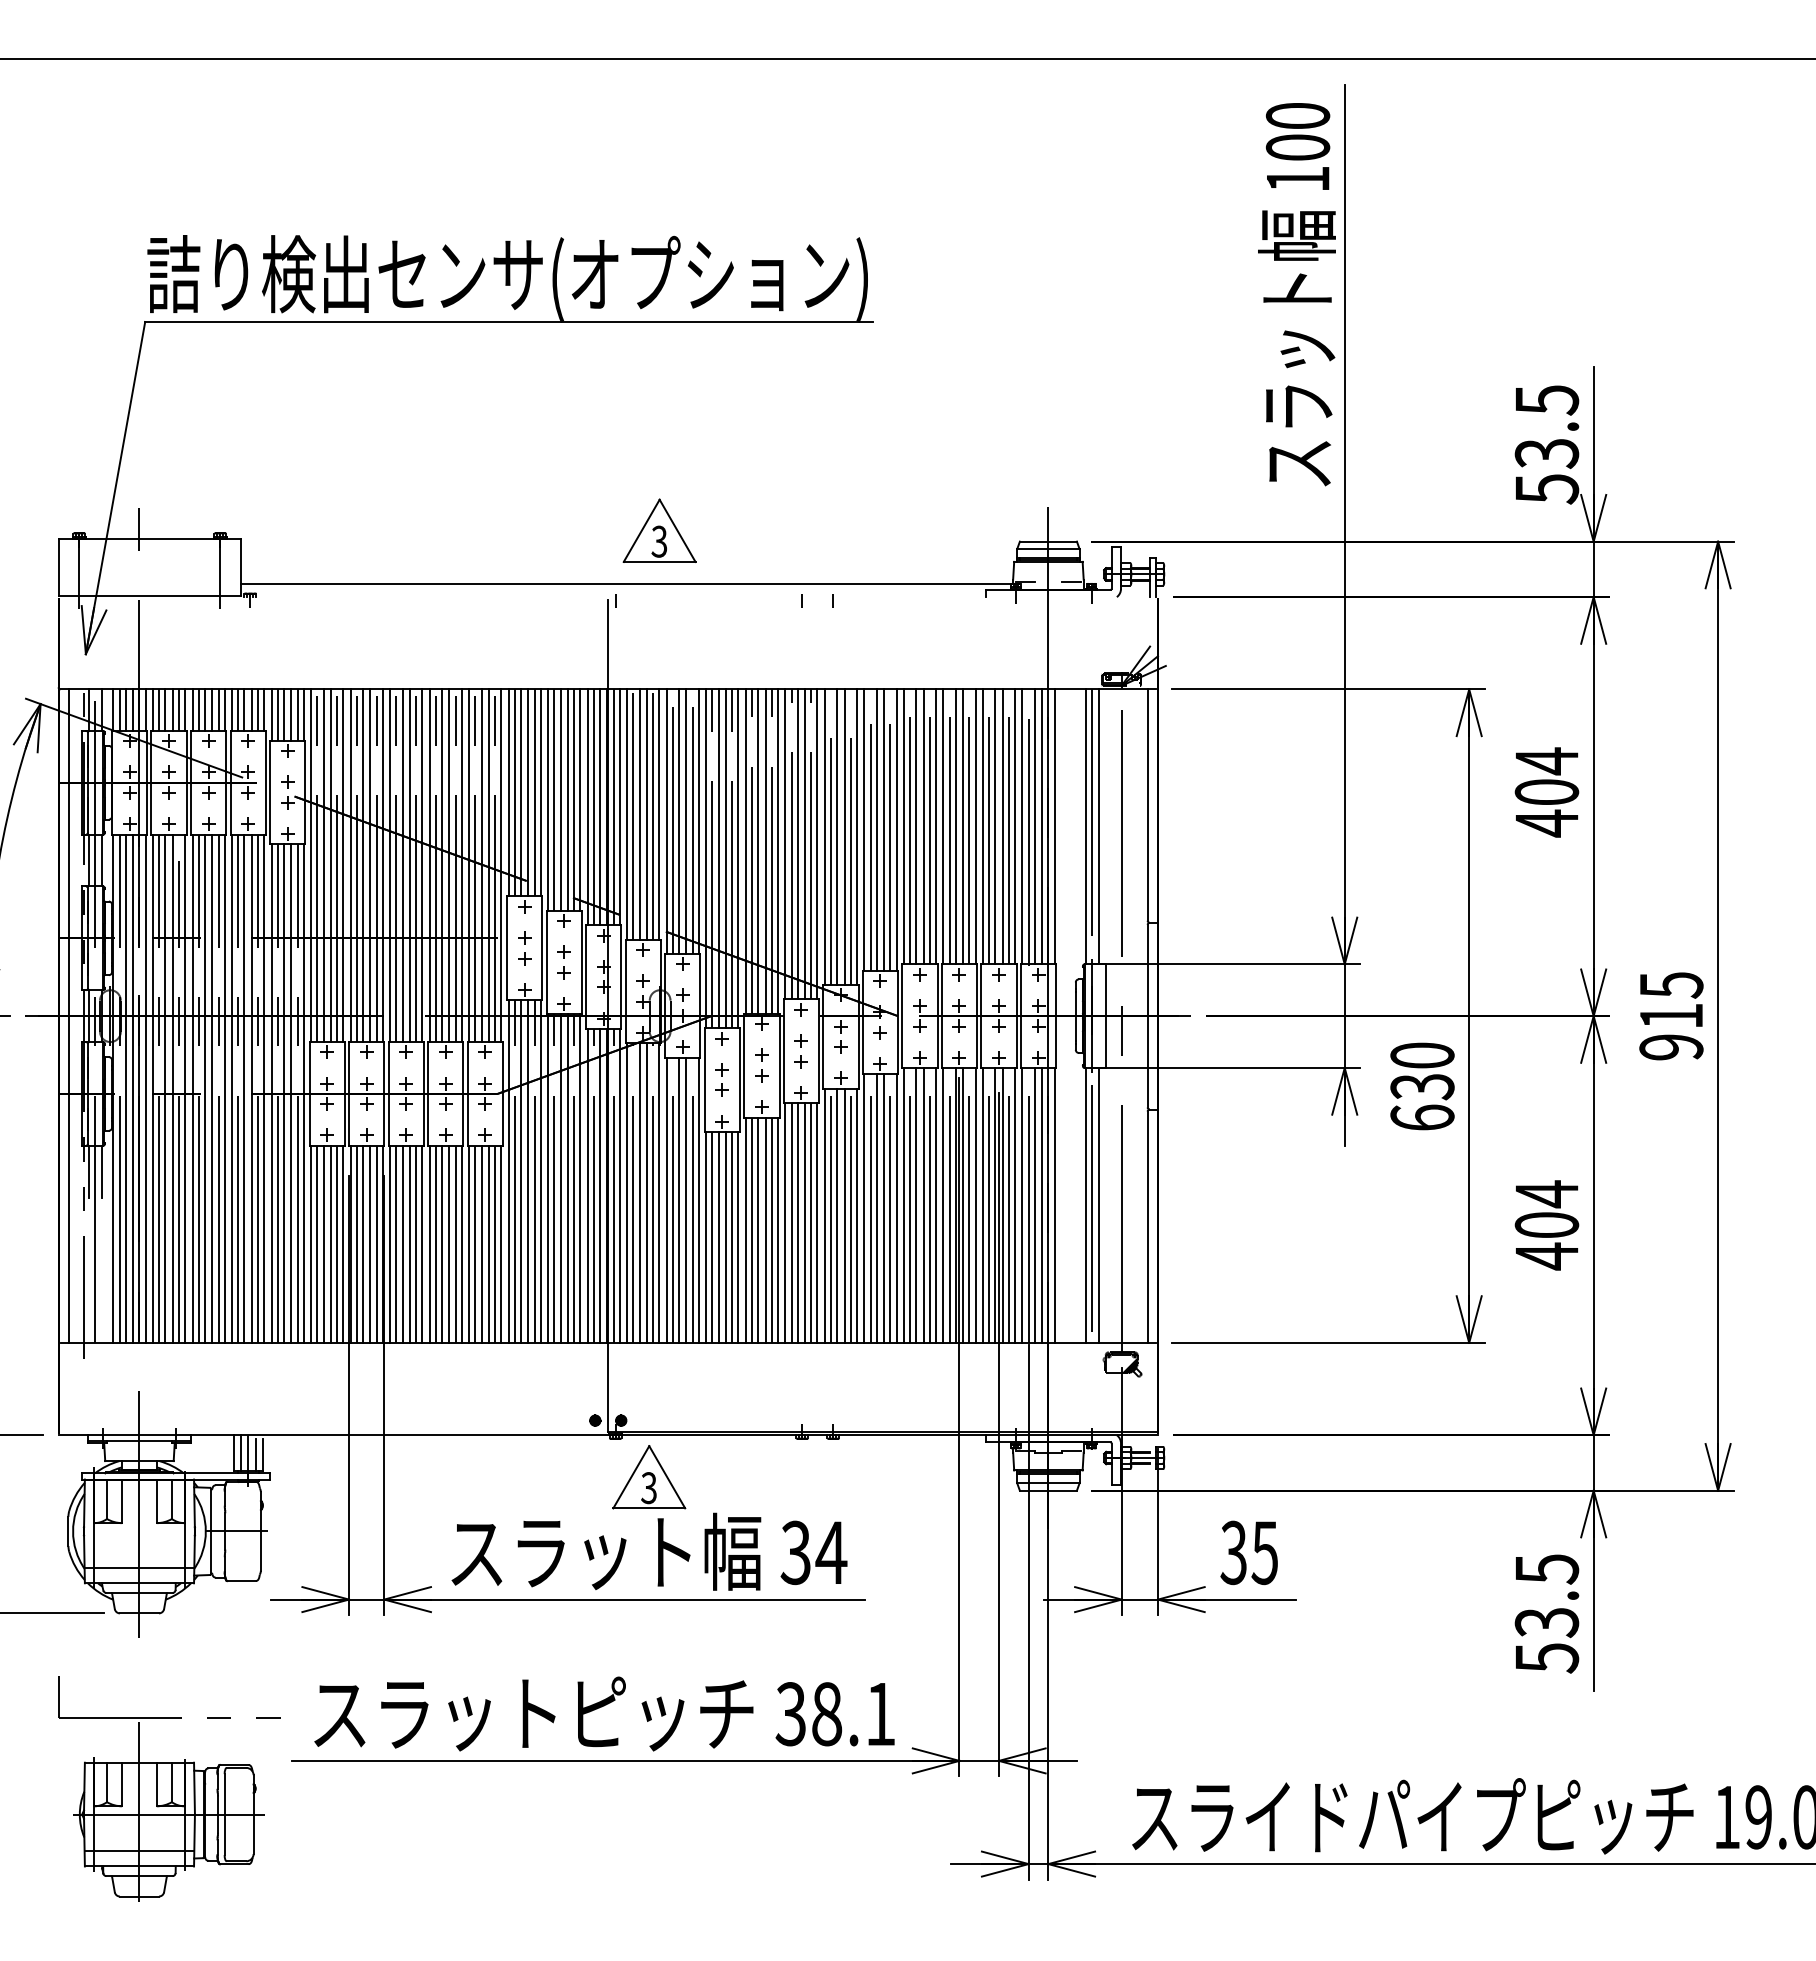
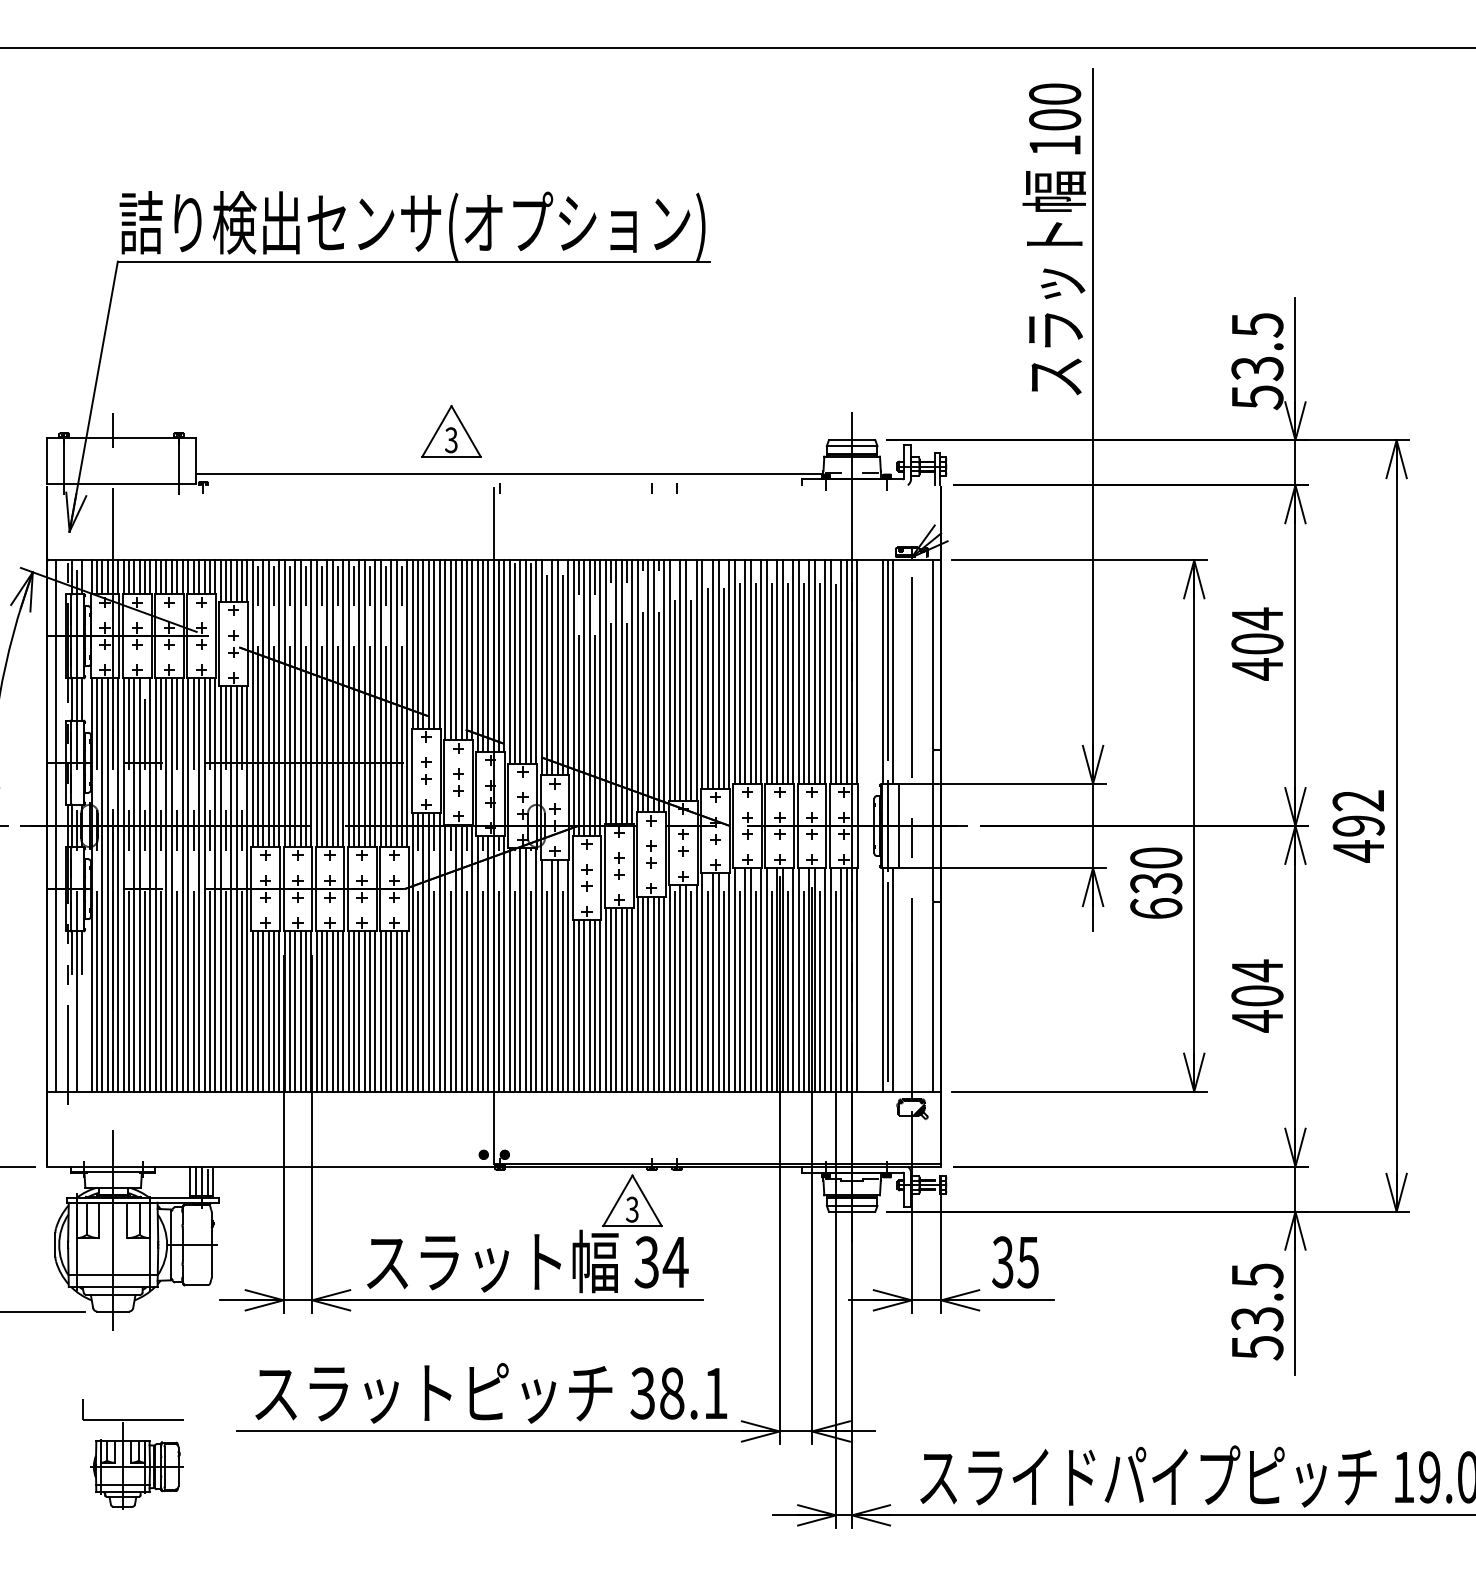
part: (659, 530) -> (451, 431), moved
text: (1671, 1016) -> (1358, 826), 915 -> 492
part: (649, 1477) -> (632, 1201), moved
part: (169, 1788) -> (137, 1453), size x0.6

